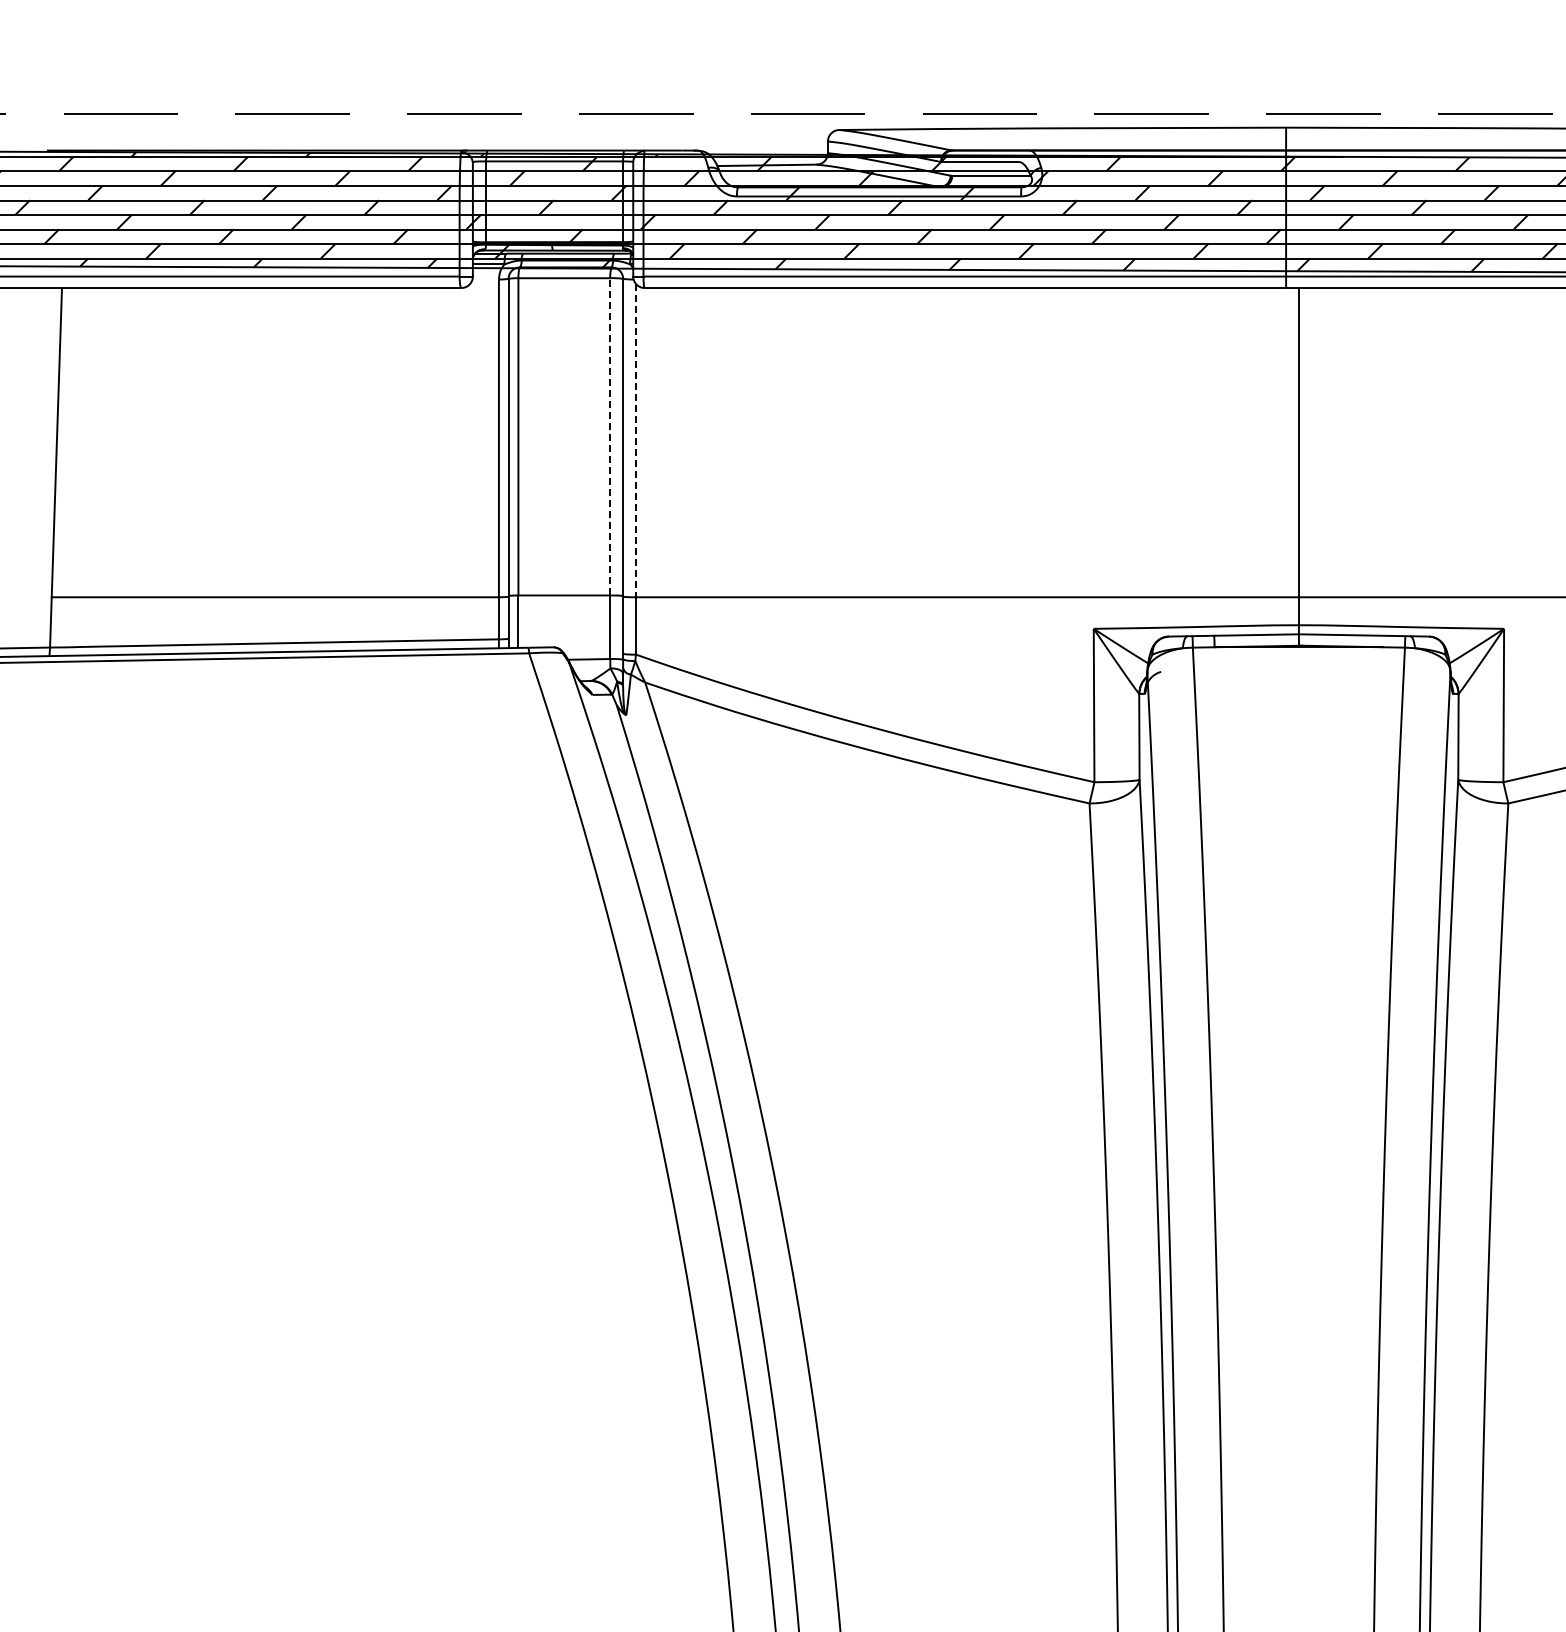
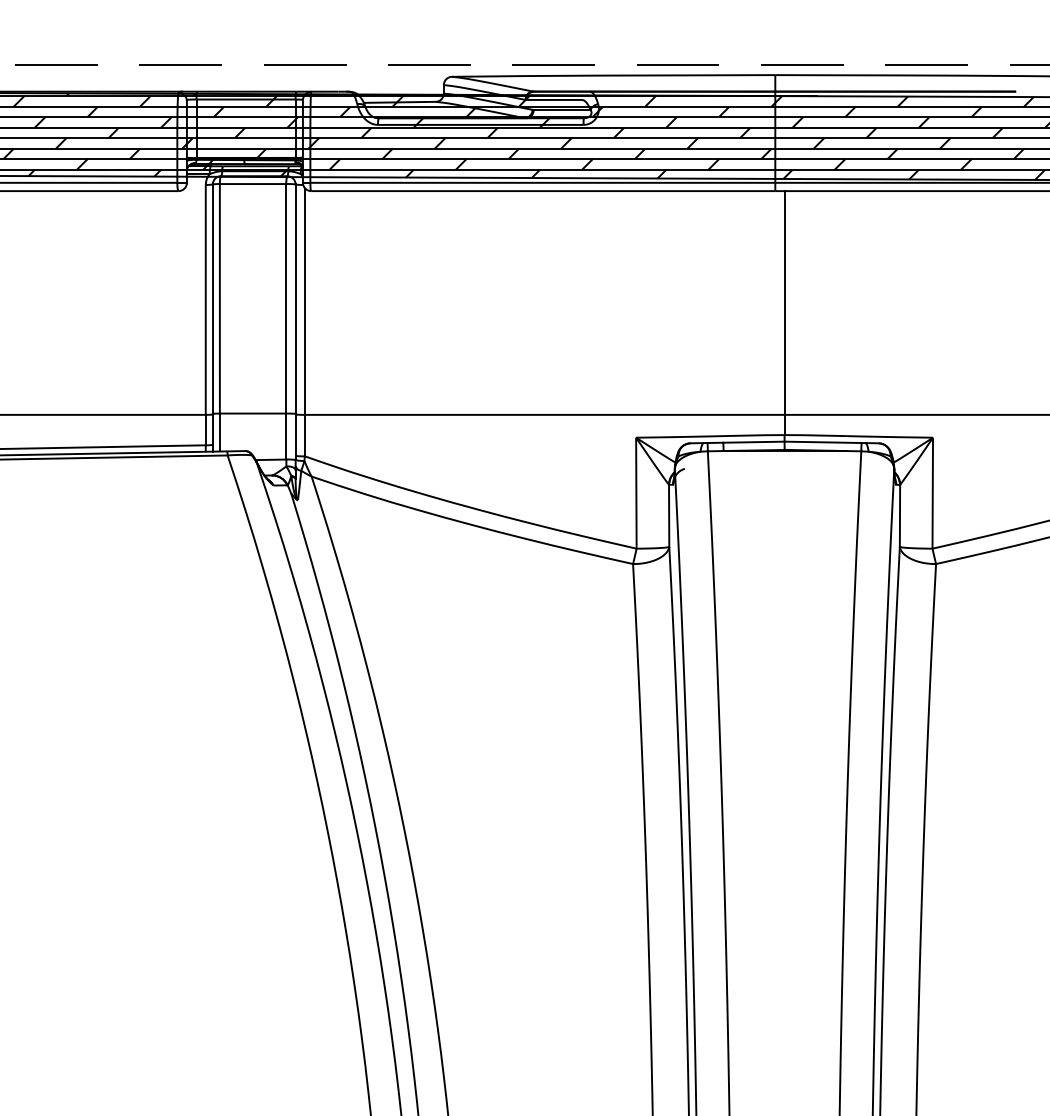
line: (610, 438) -> (286, 299), dashed -> solid
line: (635, 439) -> (304, 300), dashed -> solid

